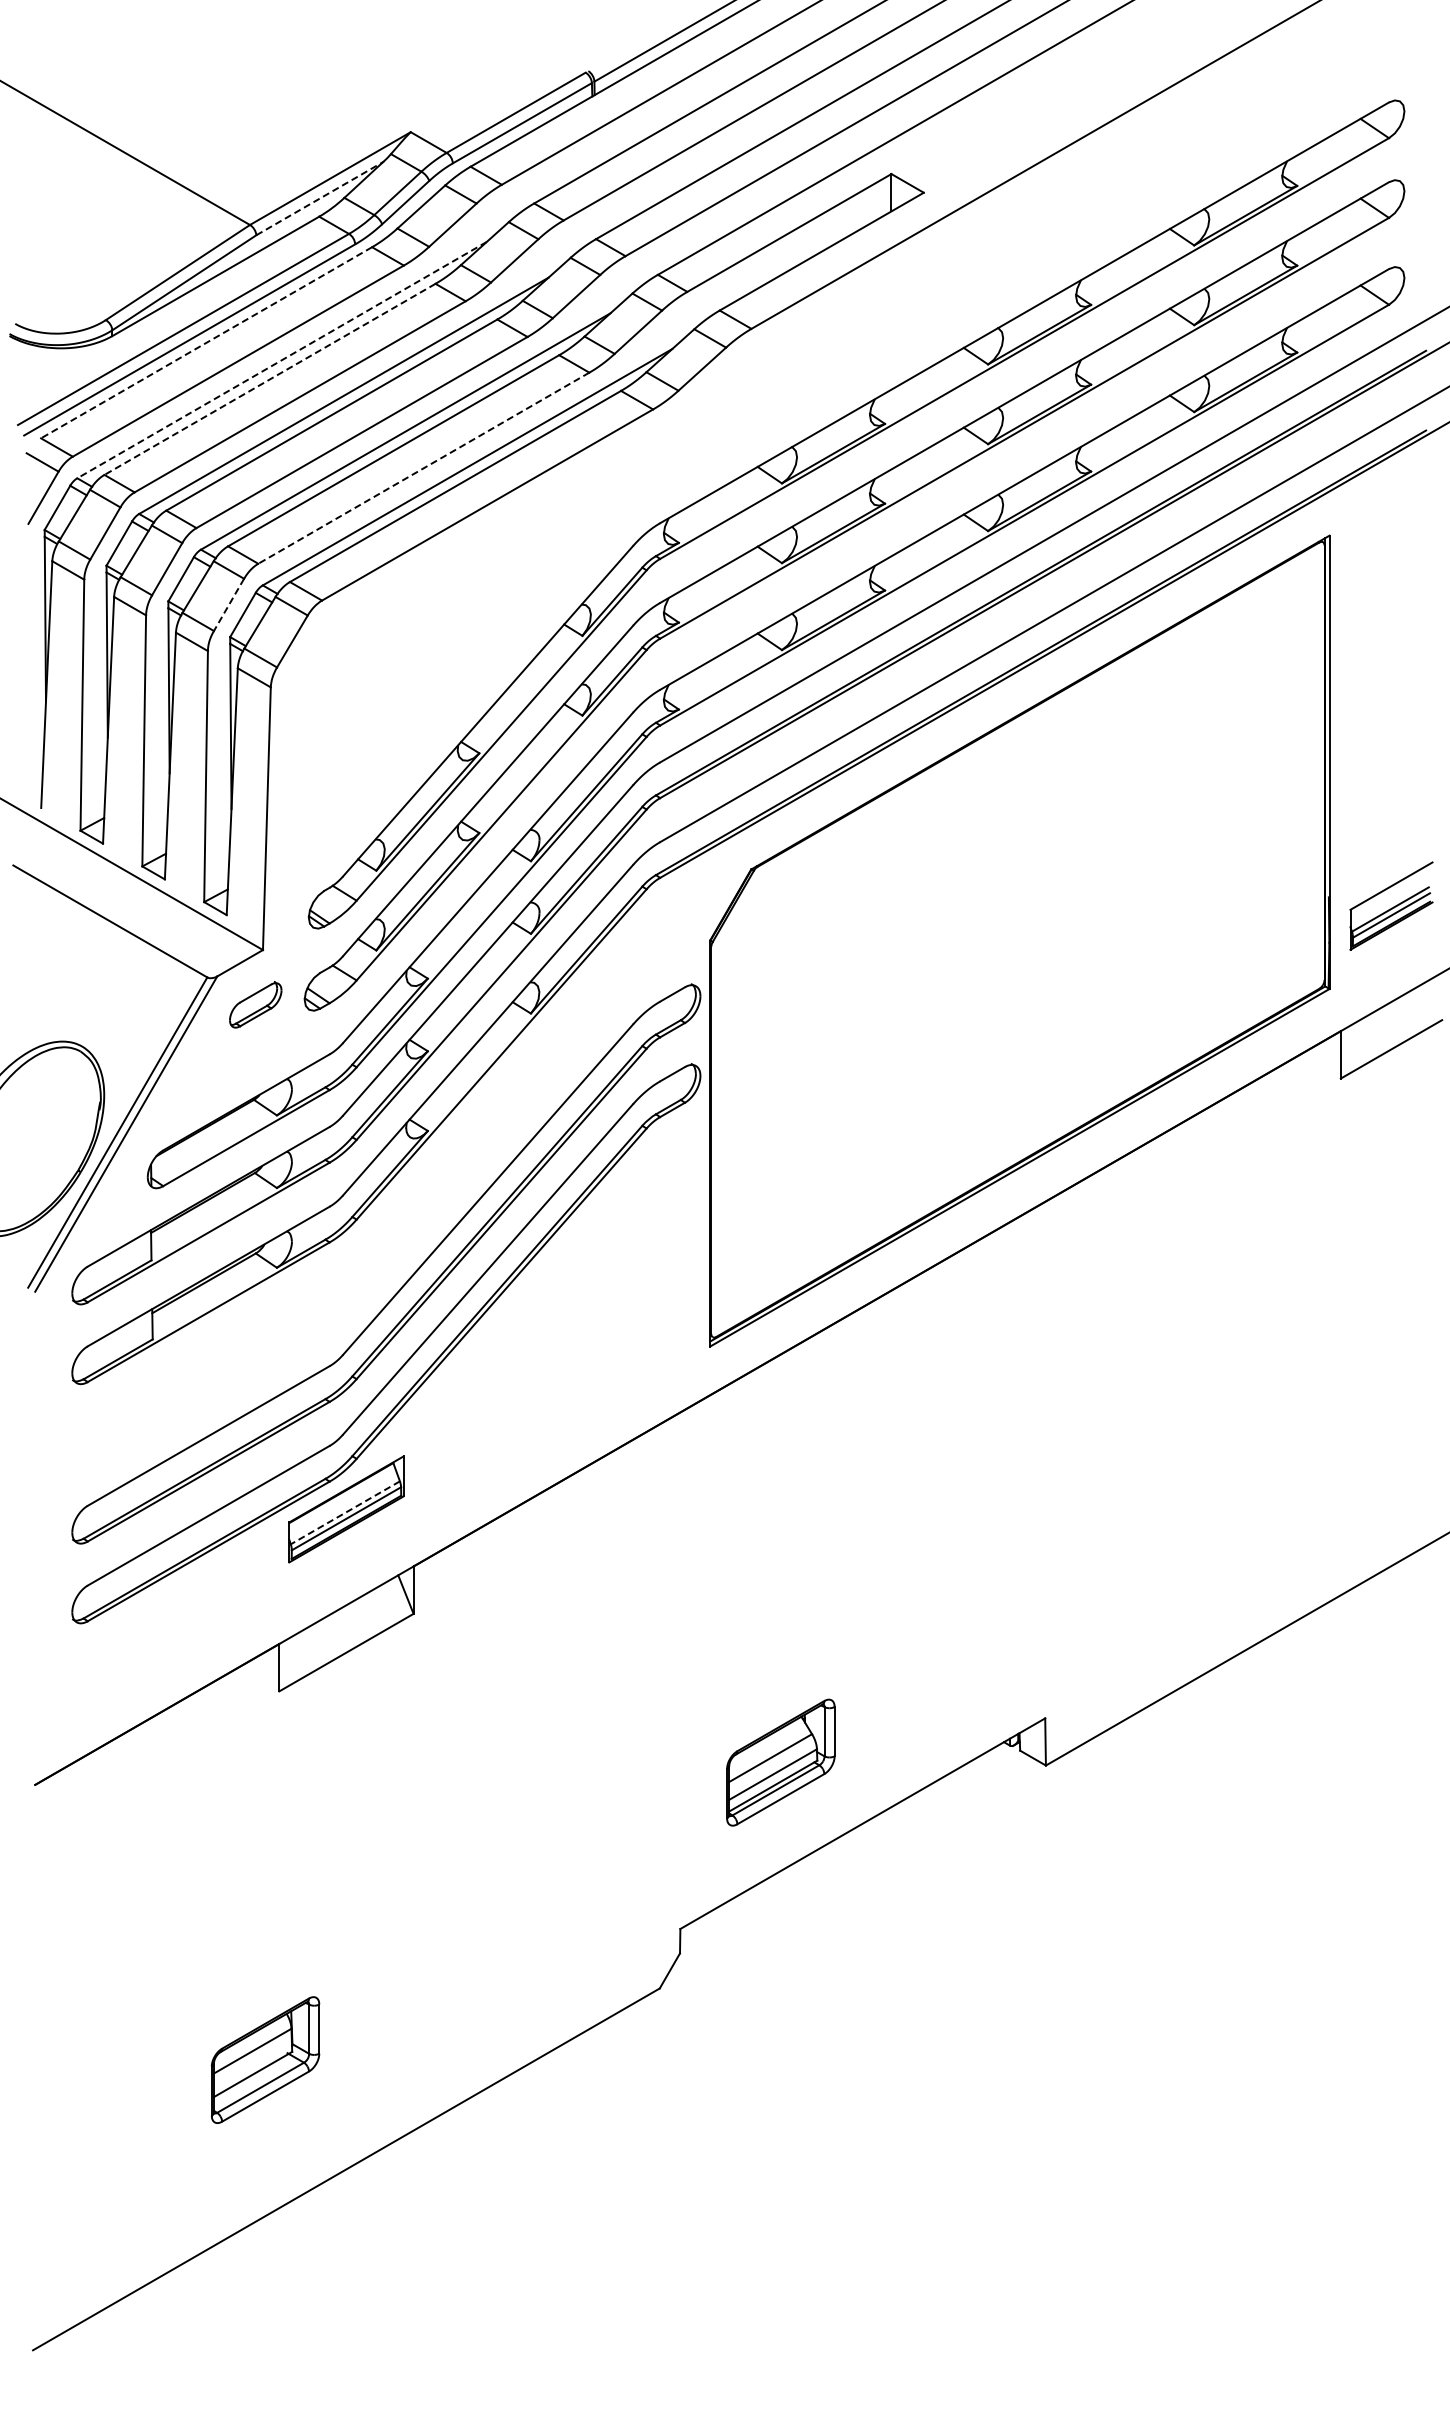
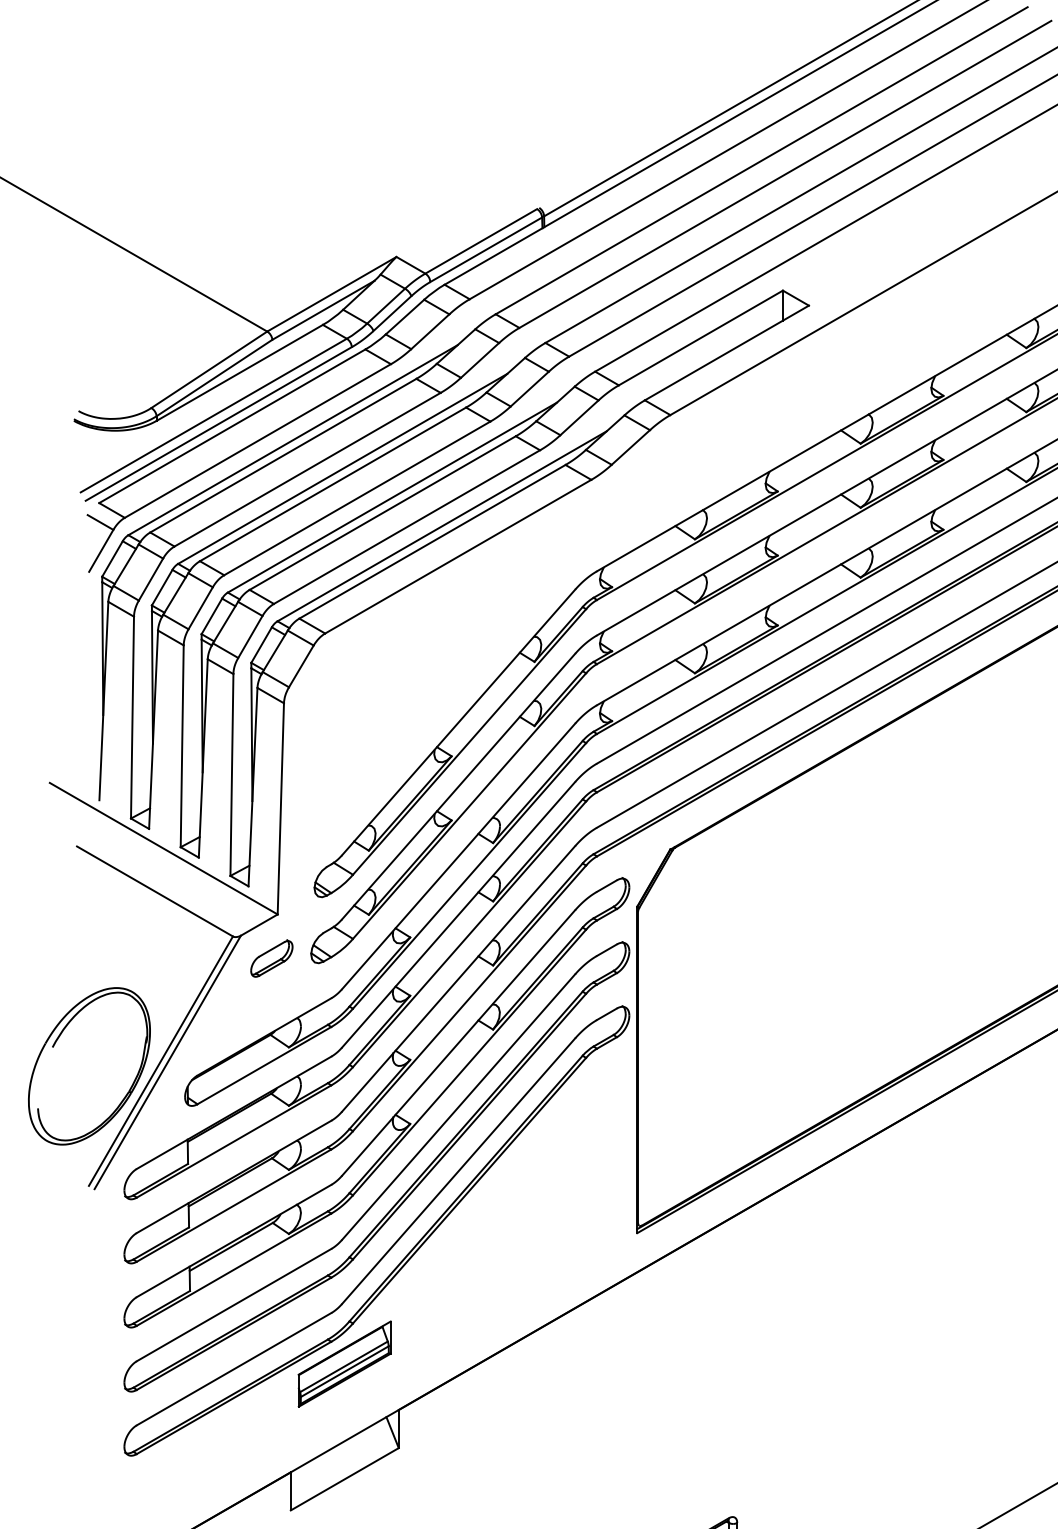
line: (320, 198) -> (323, 310), dashed -> solid
line: (206, 343) -> (232, 426), dashed -> solid
line: (281, 360) -> (292, 440), dashed -> solid
line: (269, 379) -> (282, 455), dashed -> solid
line: (423, 468) -> (406, 527), dashed -> solid
line: (228, 605) -> (249, 637), dashed -> solid
part: (408, 1198) -> (394, 1114), added
line: (345, 1512) -> (344, 1366), dashed -> solid

